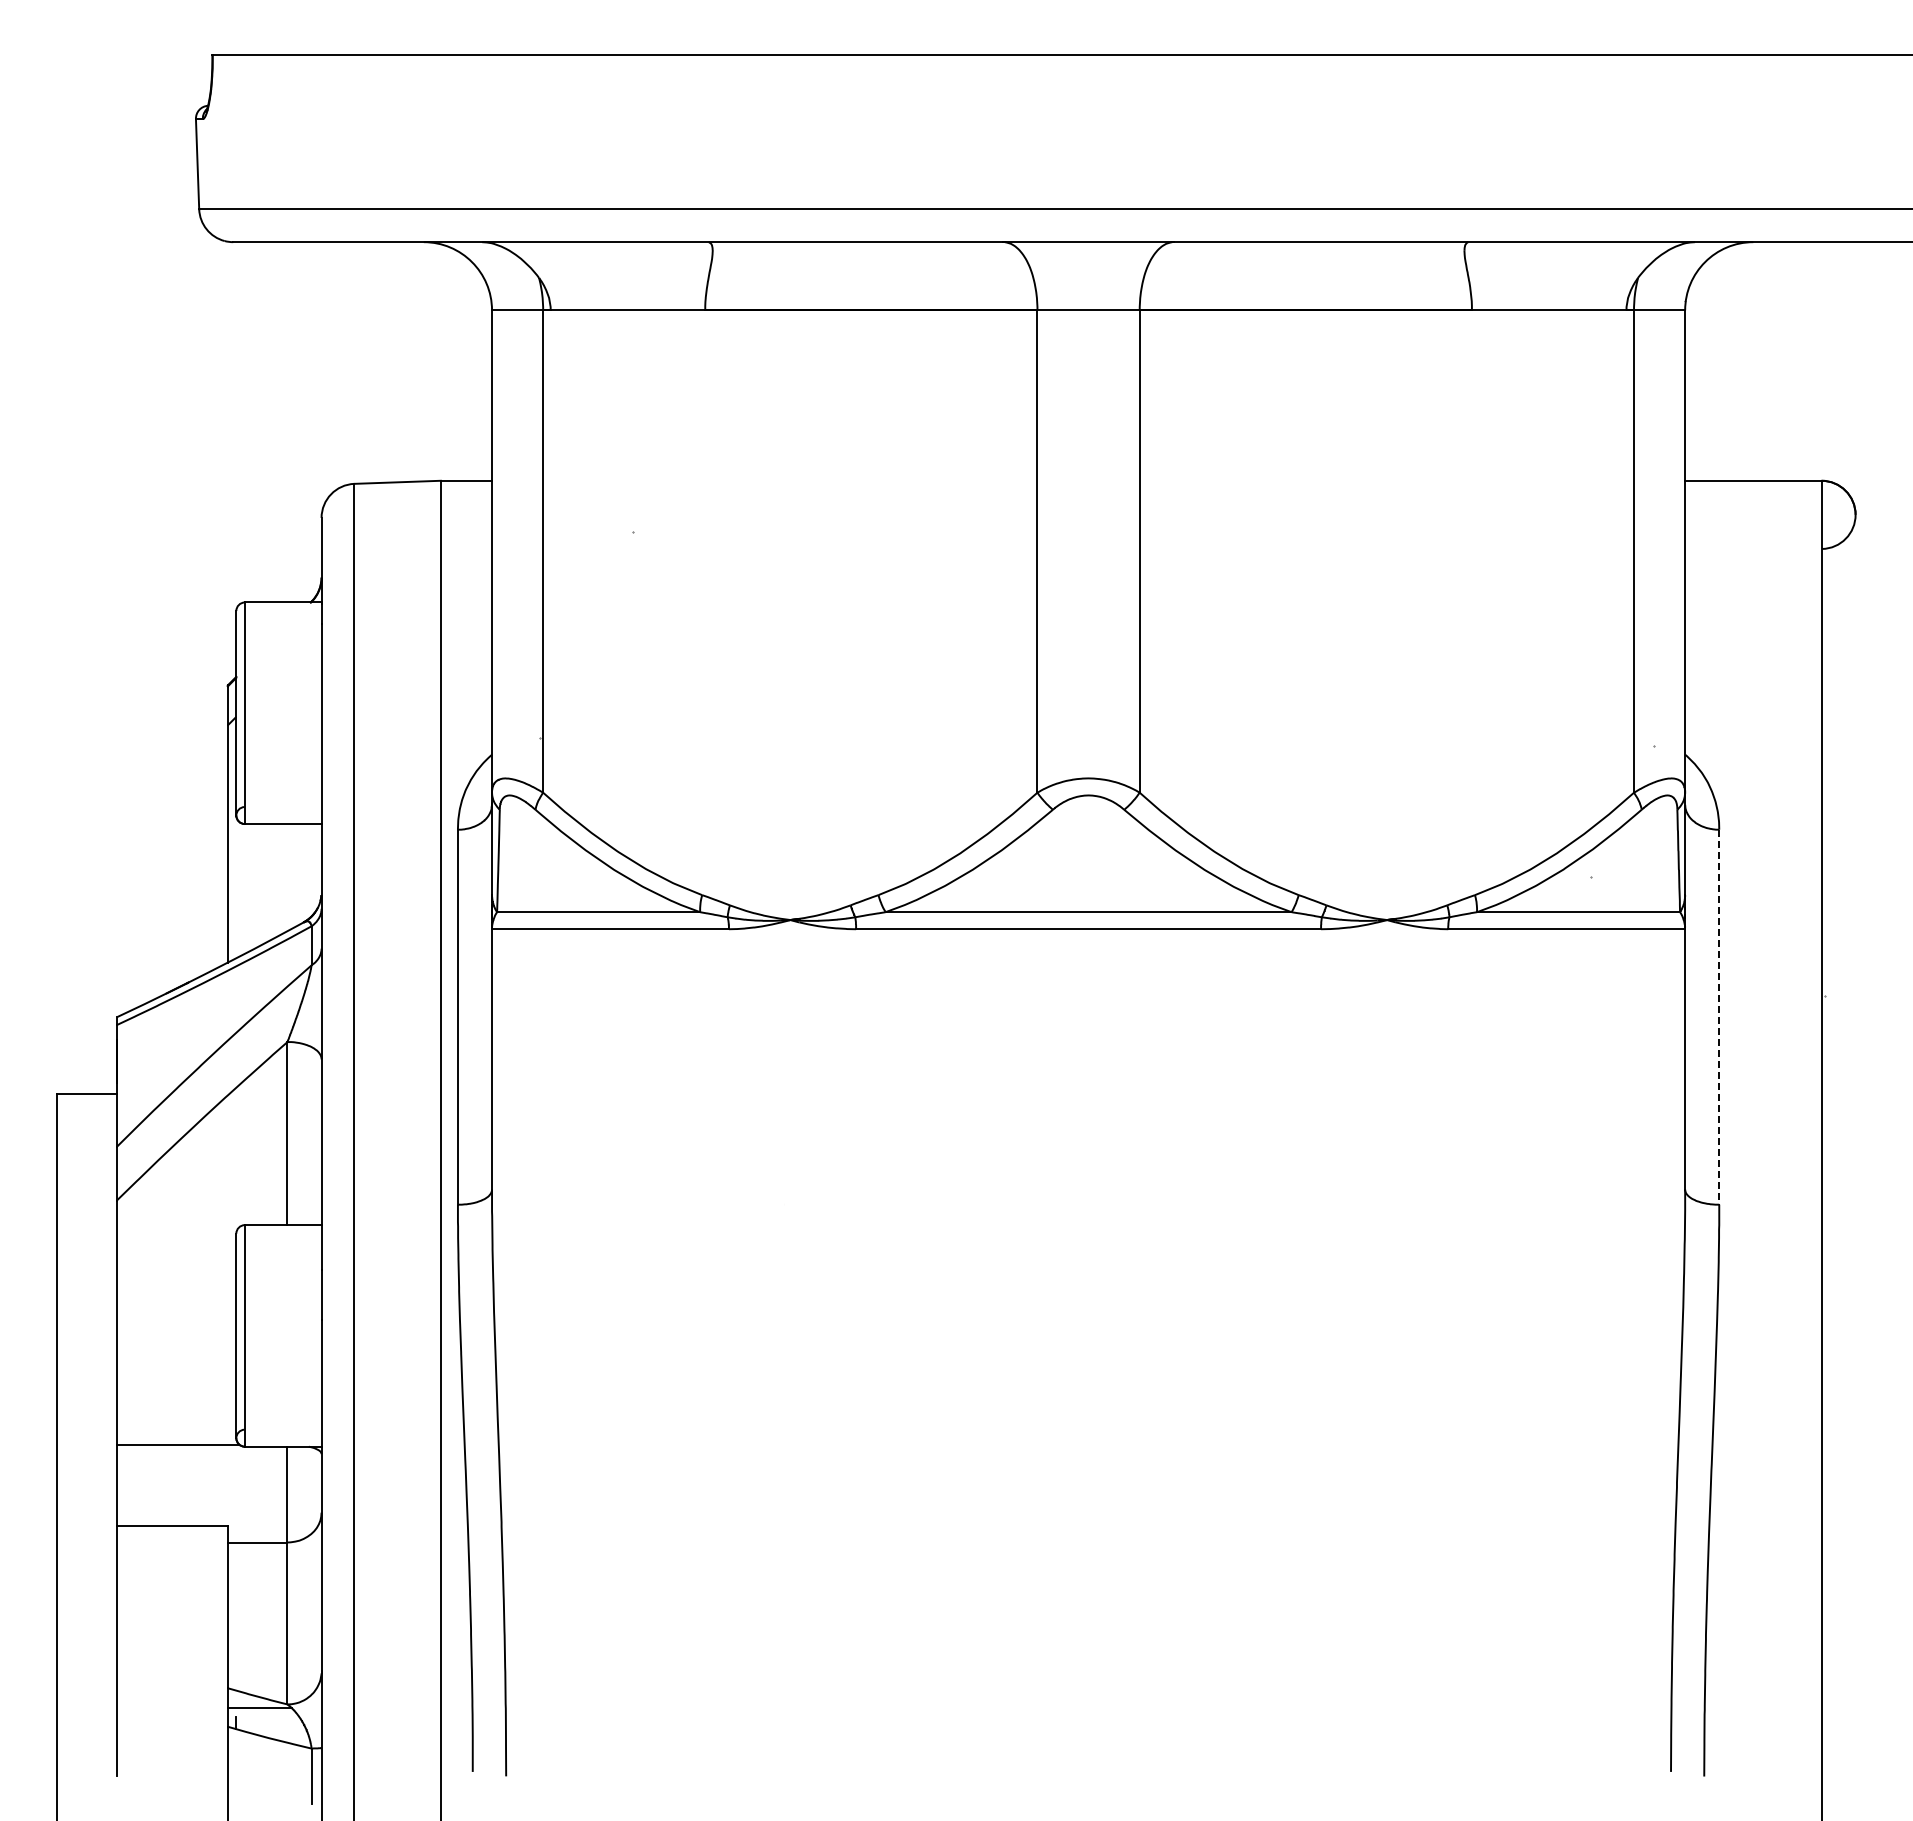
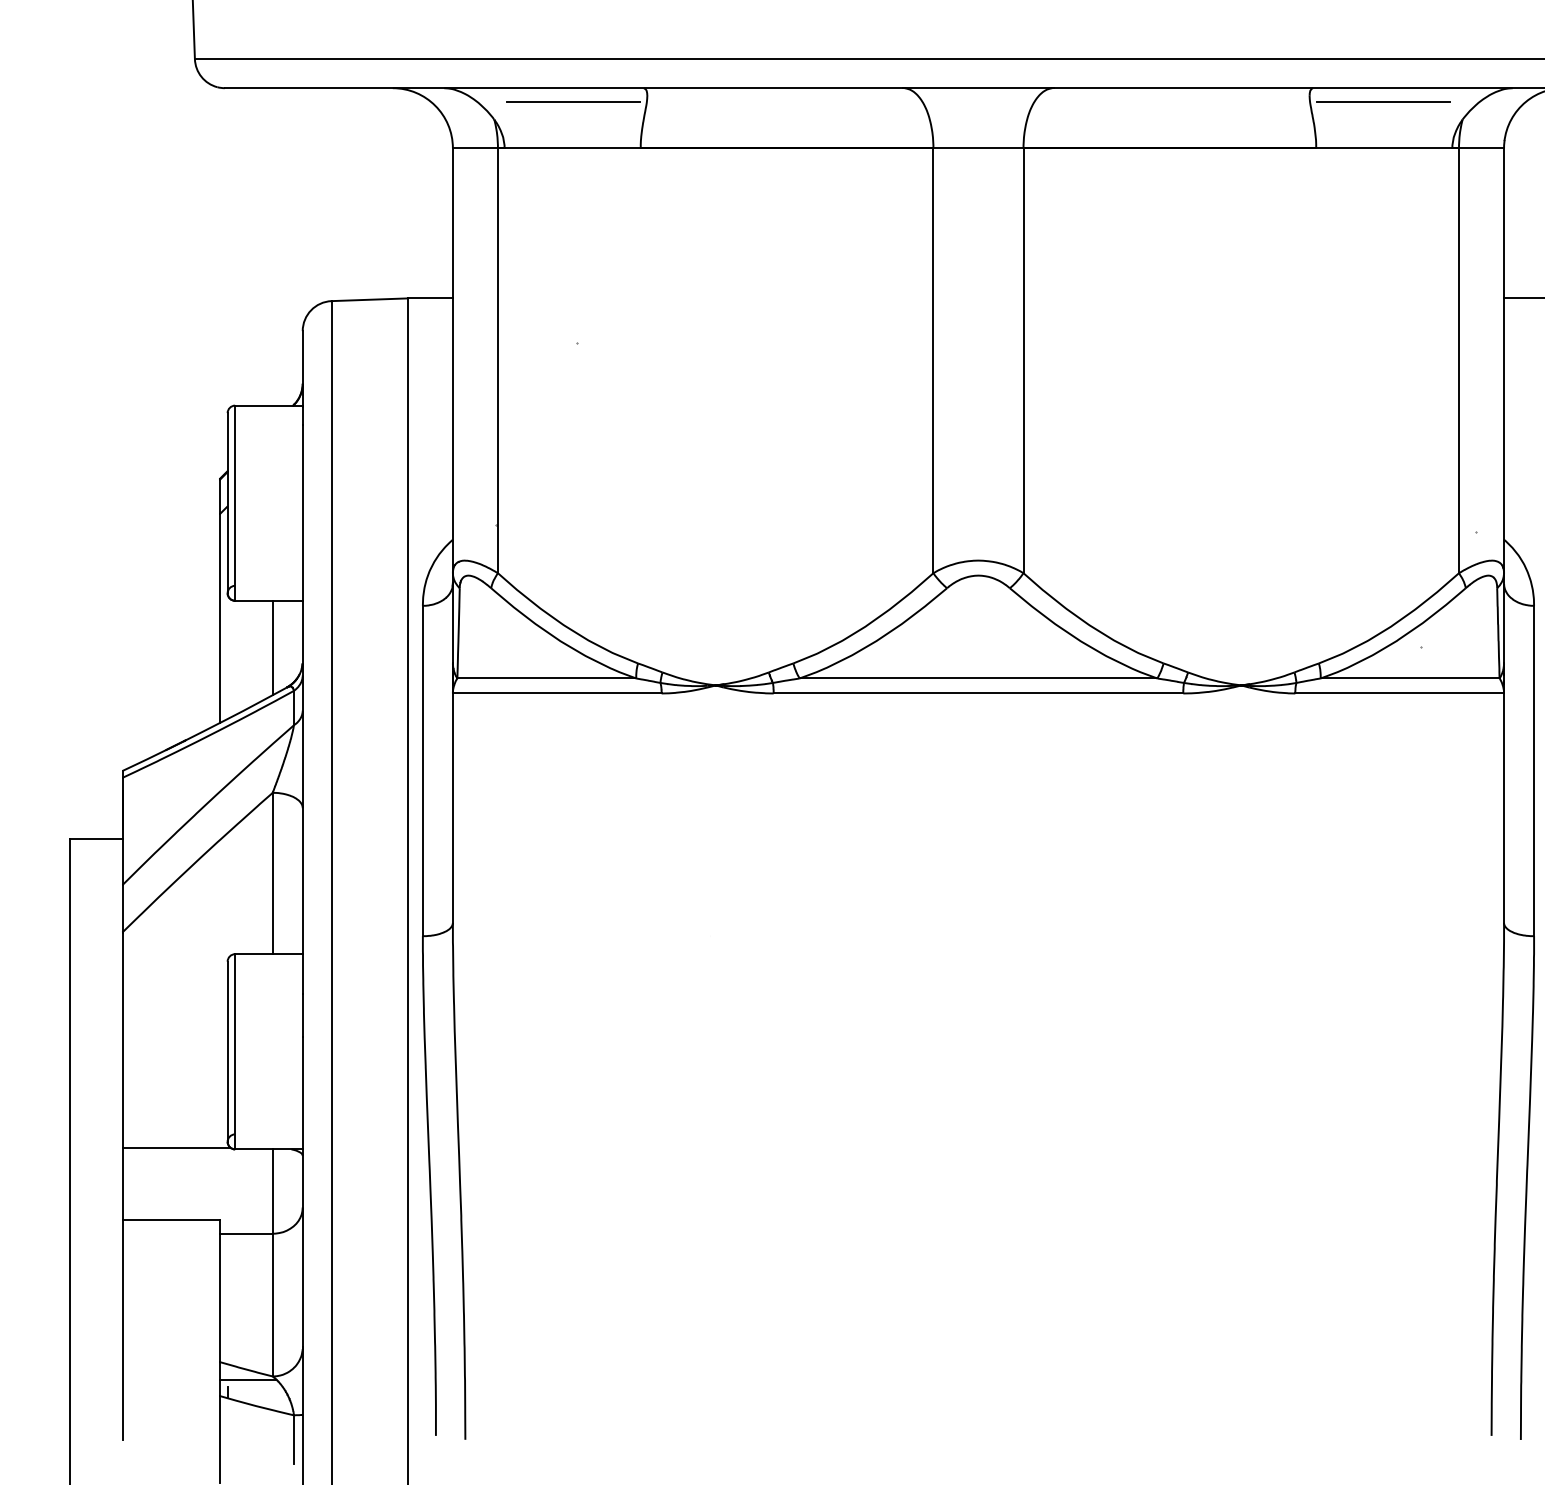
line: (628, 258) -> (573, 102), added
line: (1548, 258) -> (1383, 102), added
line: (287, 877) -> (272, 647), added
line: (1719, 1017) -> (1534, 771), dashed -> solid

